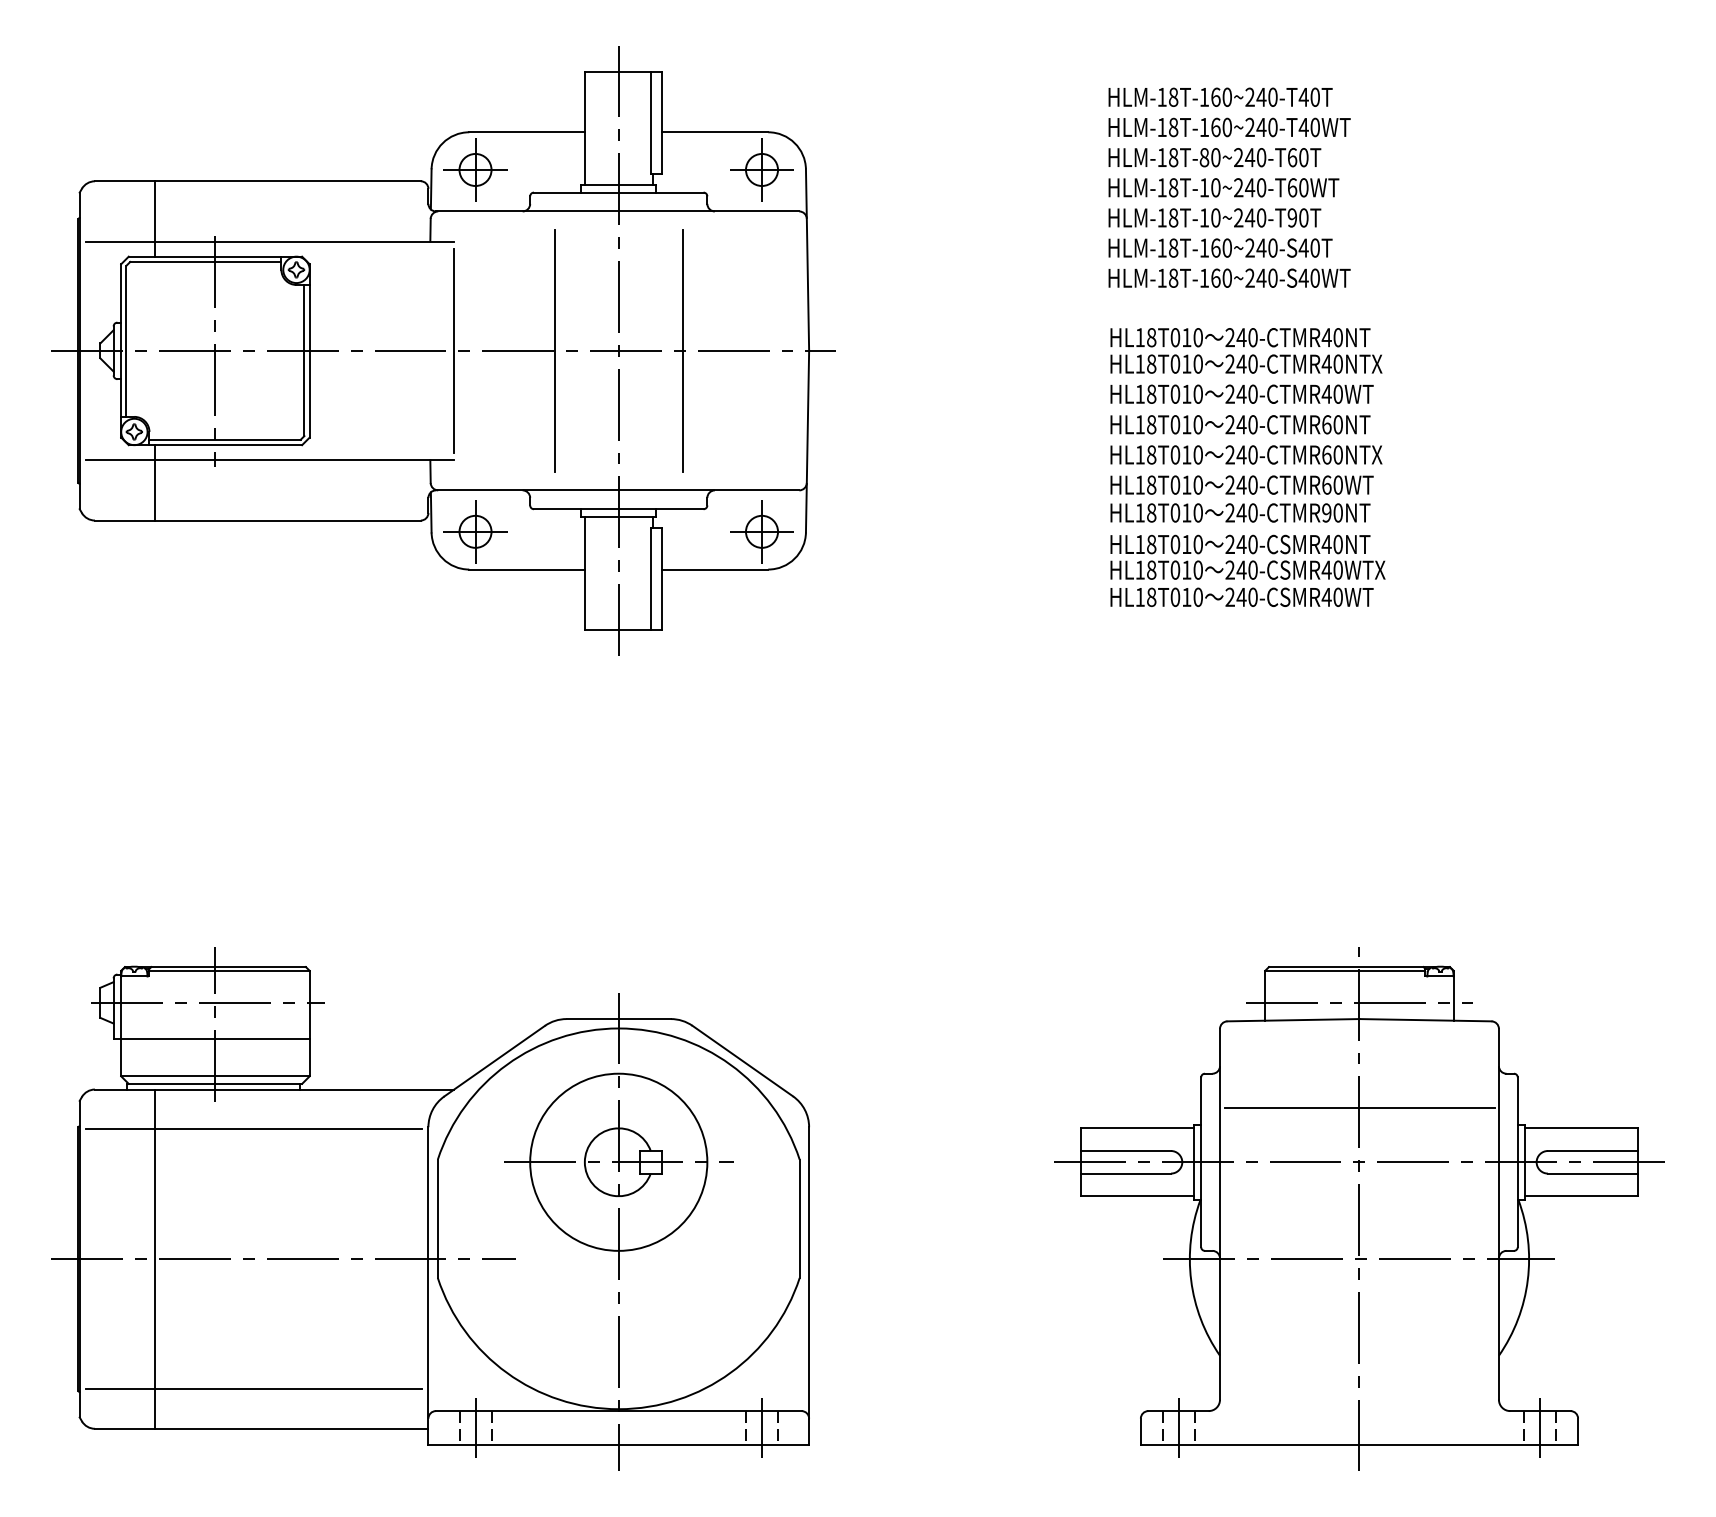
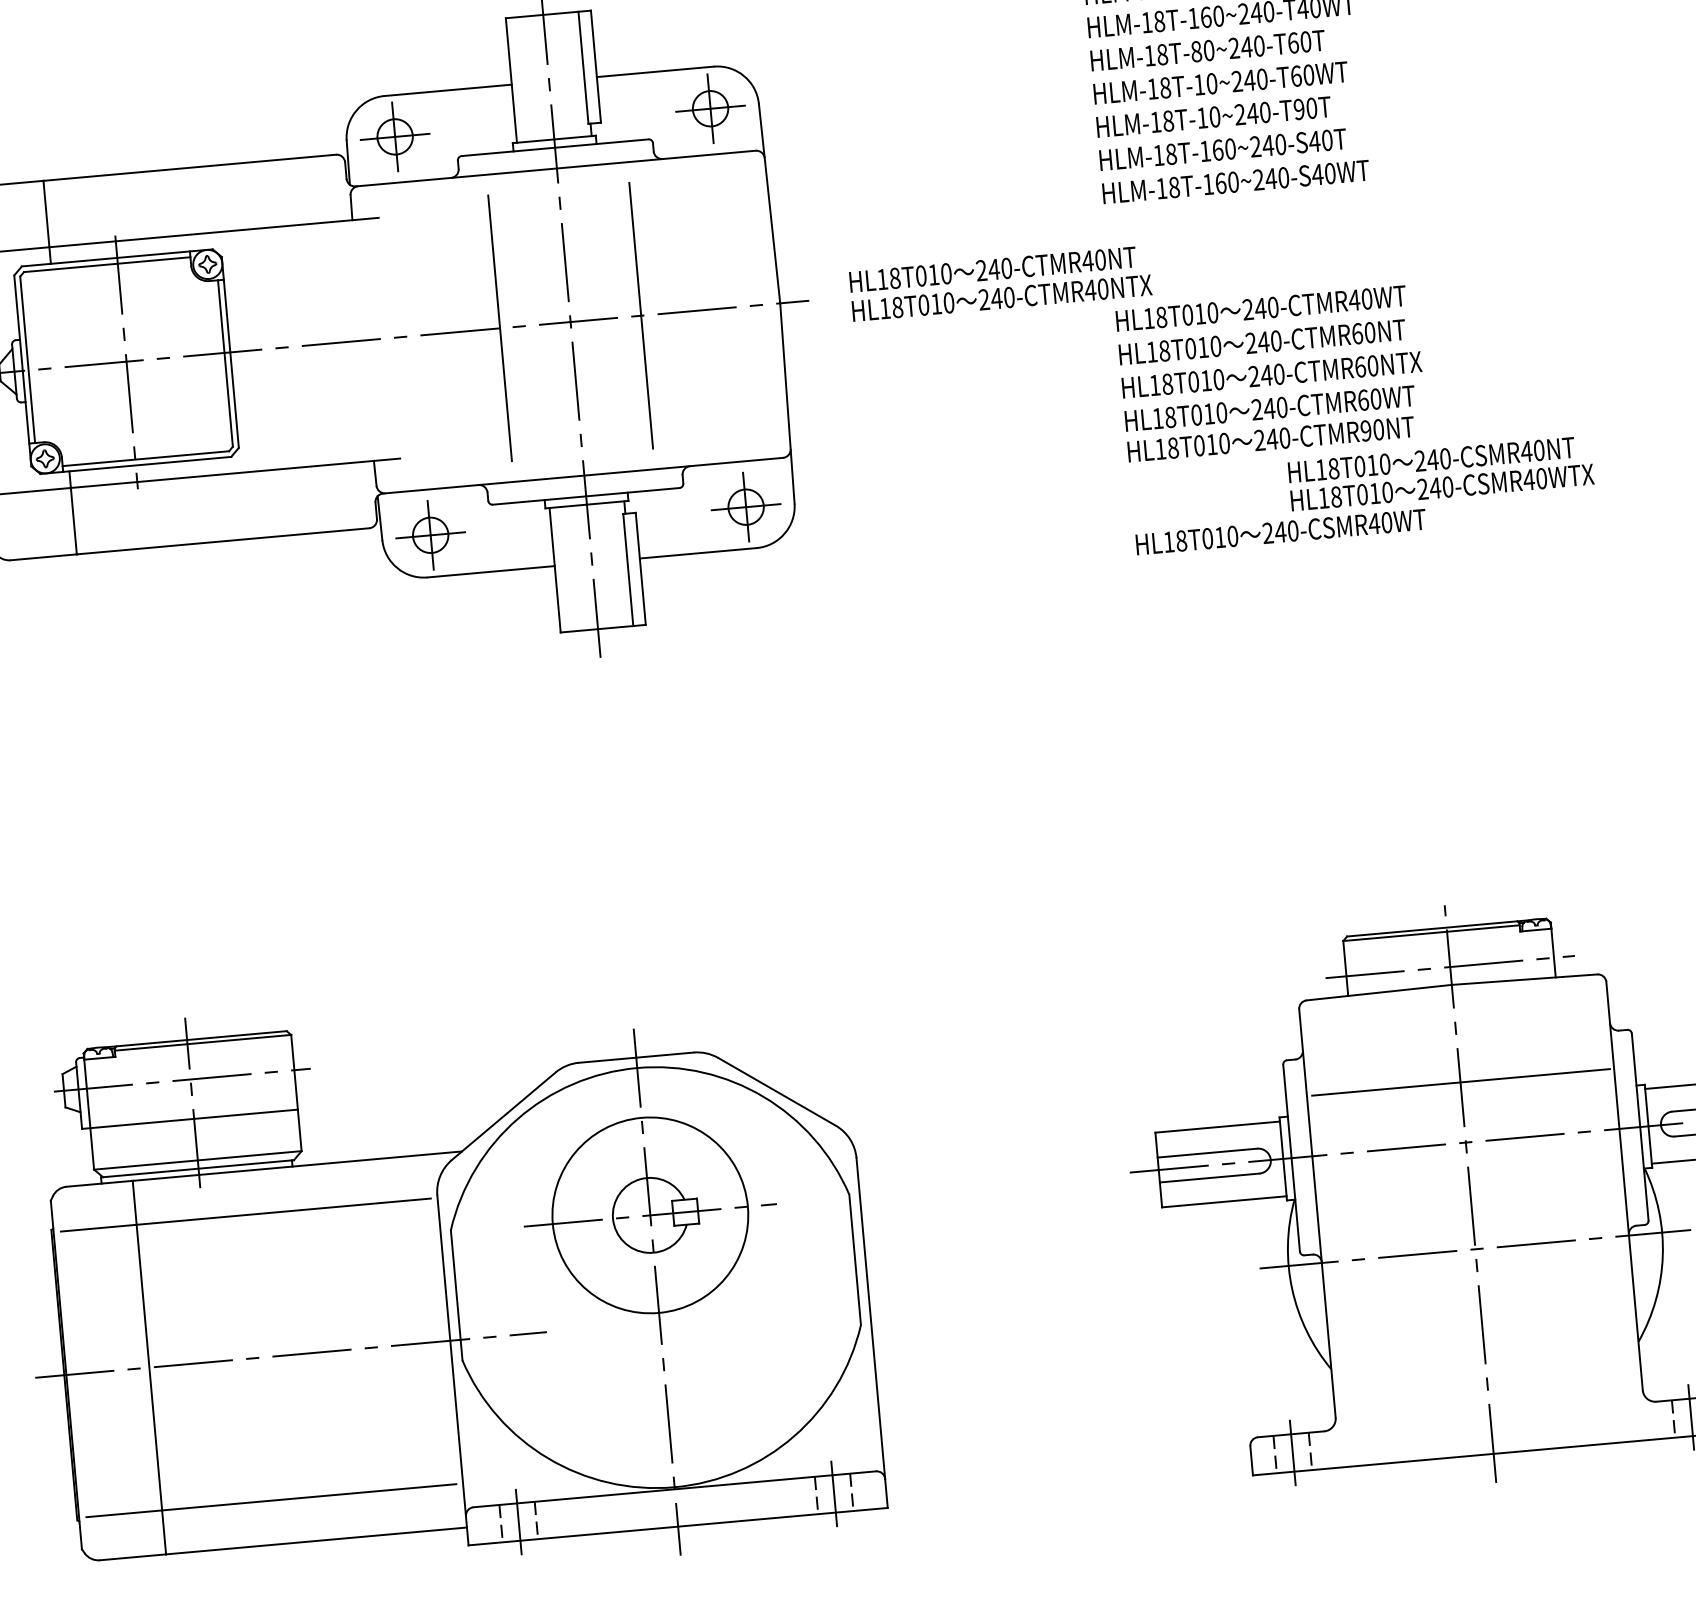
line: (454, 350) -> (389, 337), removed
text: (1246, 350) -> (1000, 283), moved
text: (1247, 556) -> (1440, 472), moved

